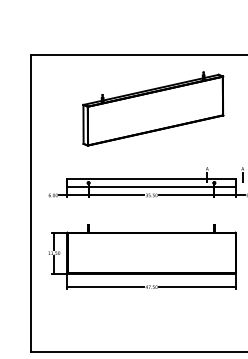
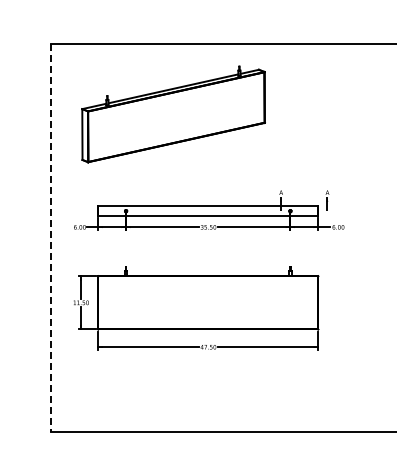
part: (153, 109) -> (173, 114), moved
line: (31, 203) -> (51, 238), solid -> dashed

